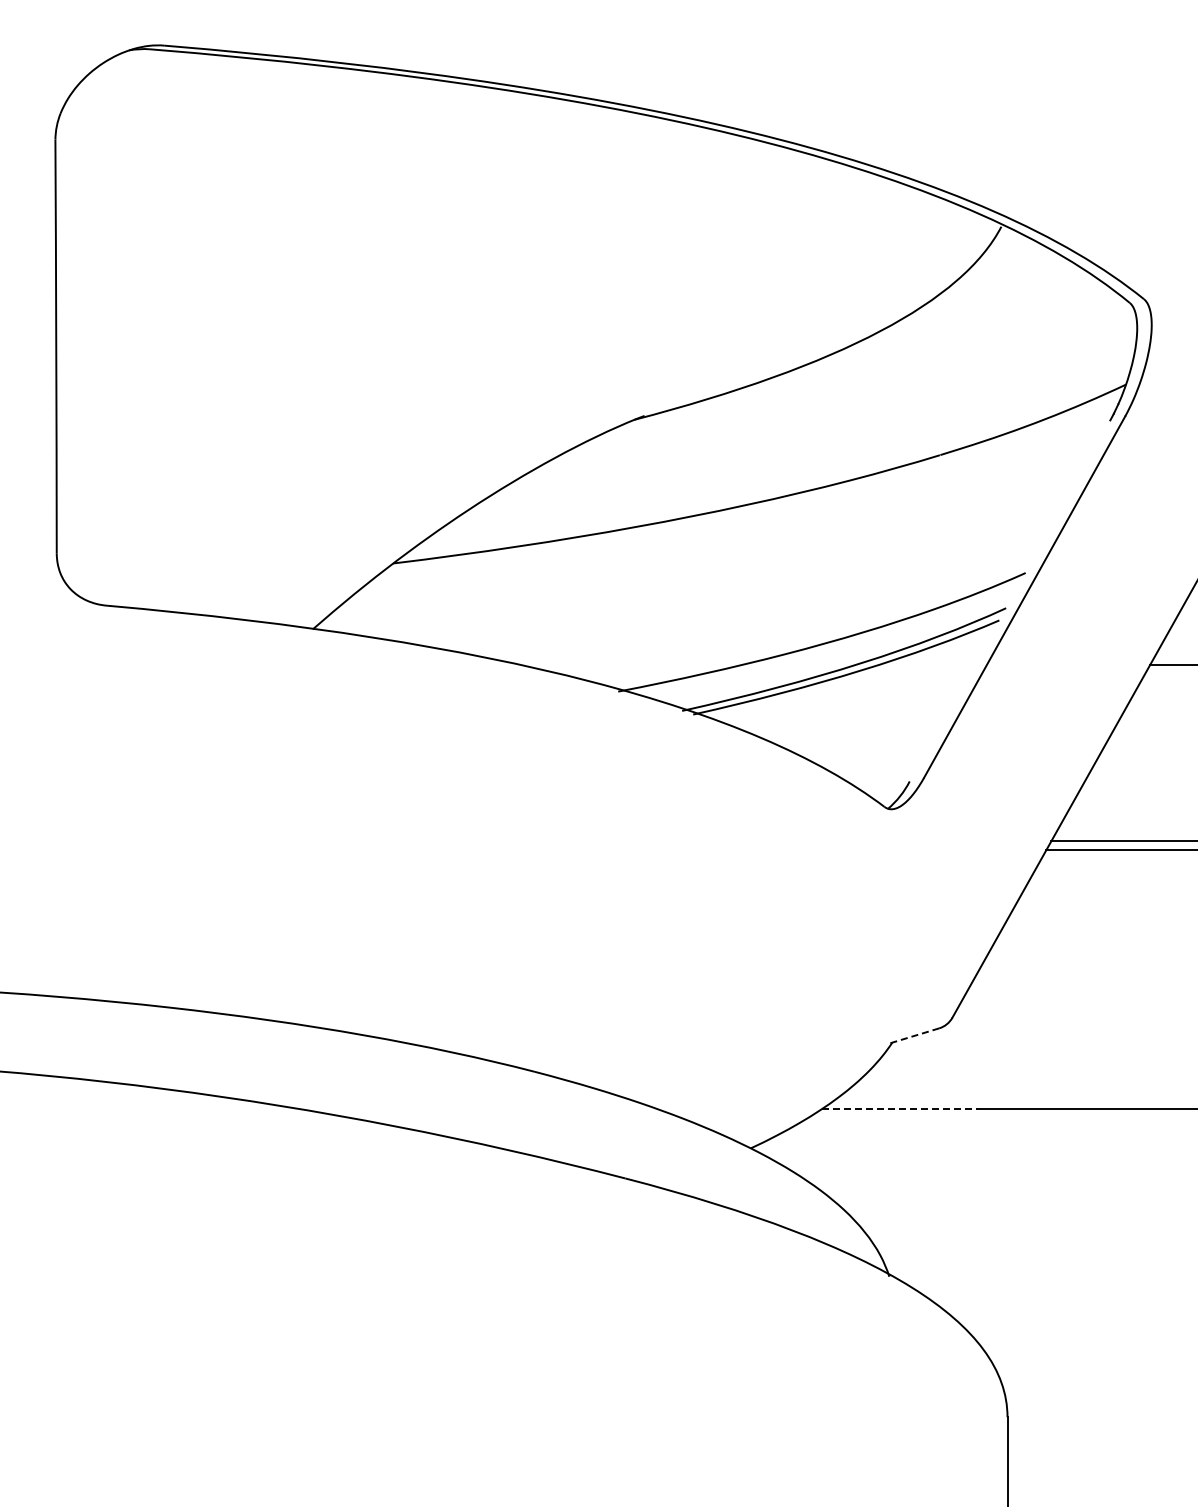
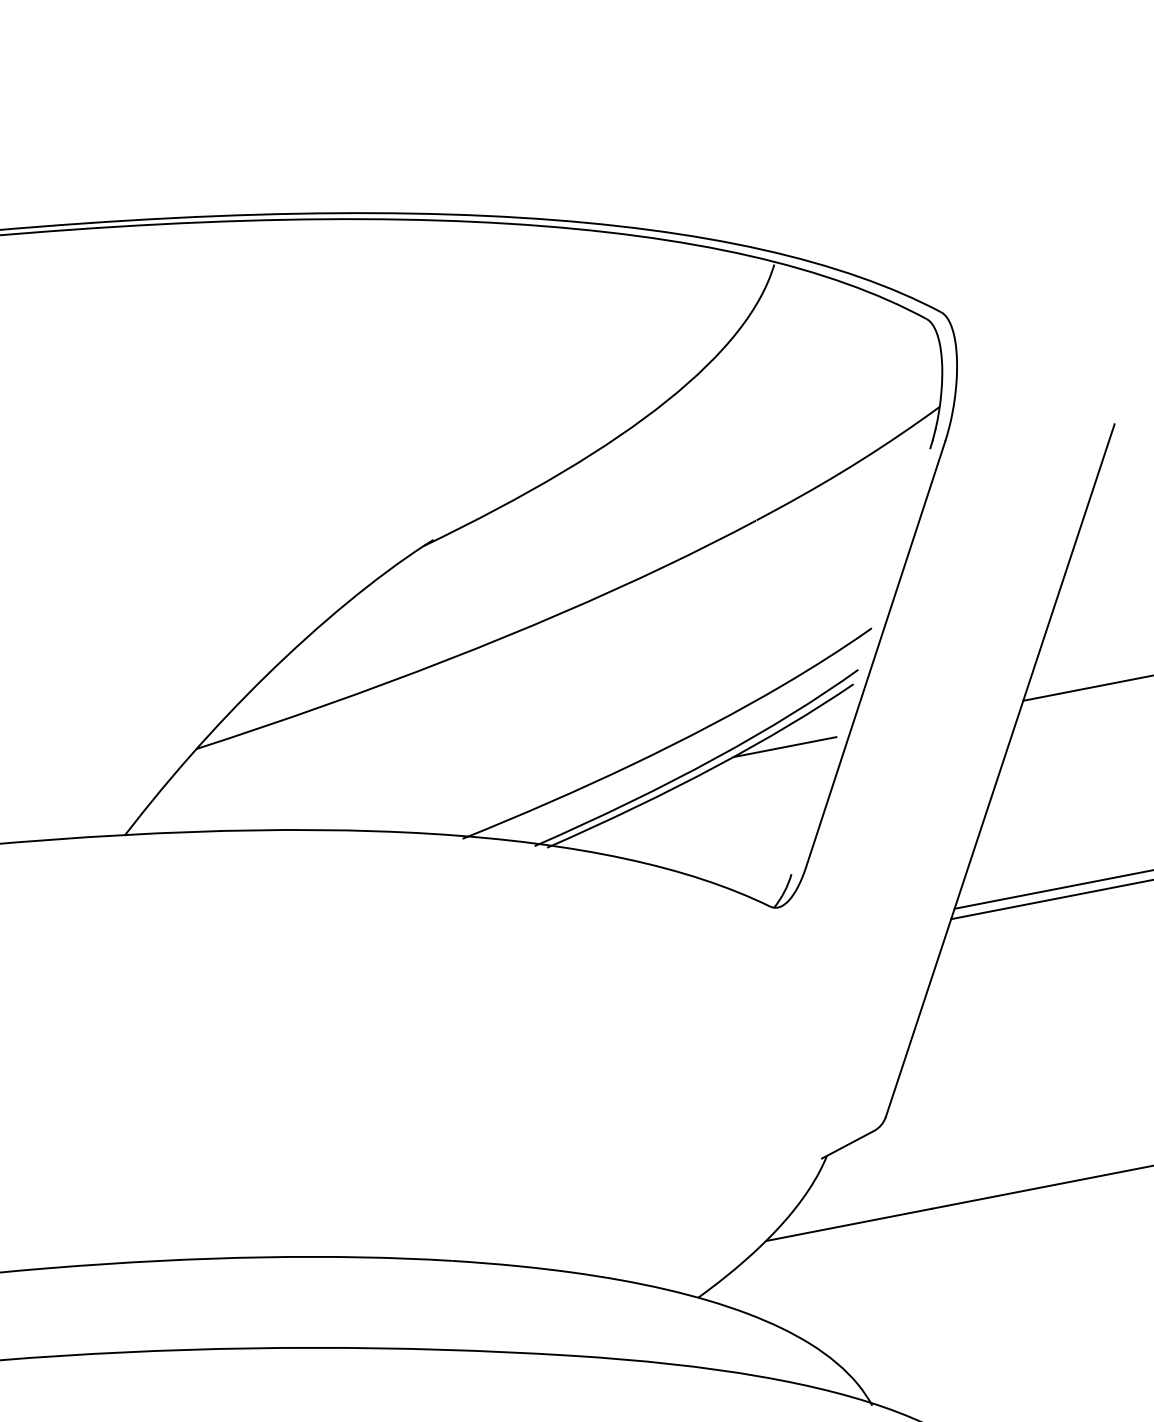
line: (925, 665) -> (784, 747), added
line: (912, 1036) -> (847, 1145), dashed -> solid
line: (899, 1108) -> (848, 1224), dashed -> solid

